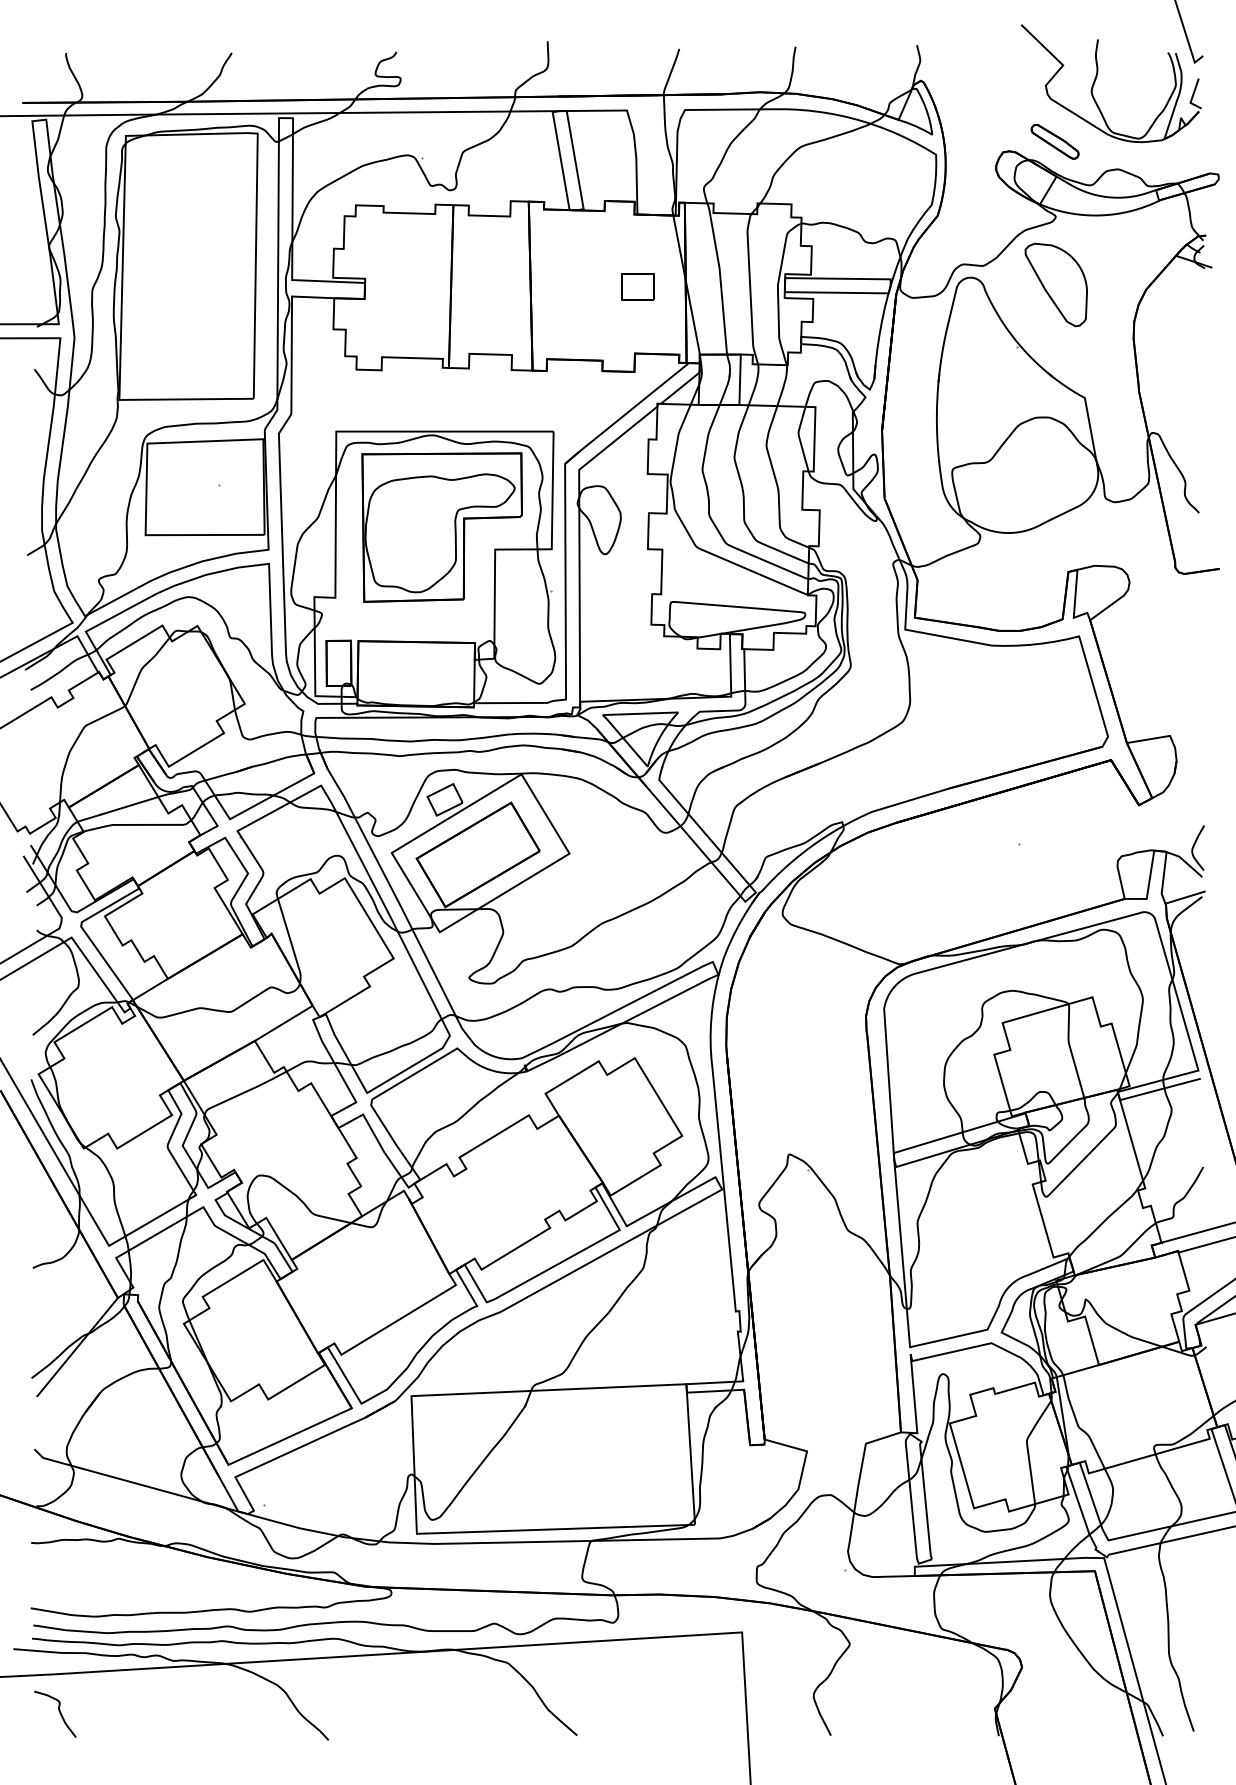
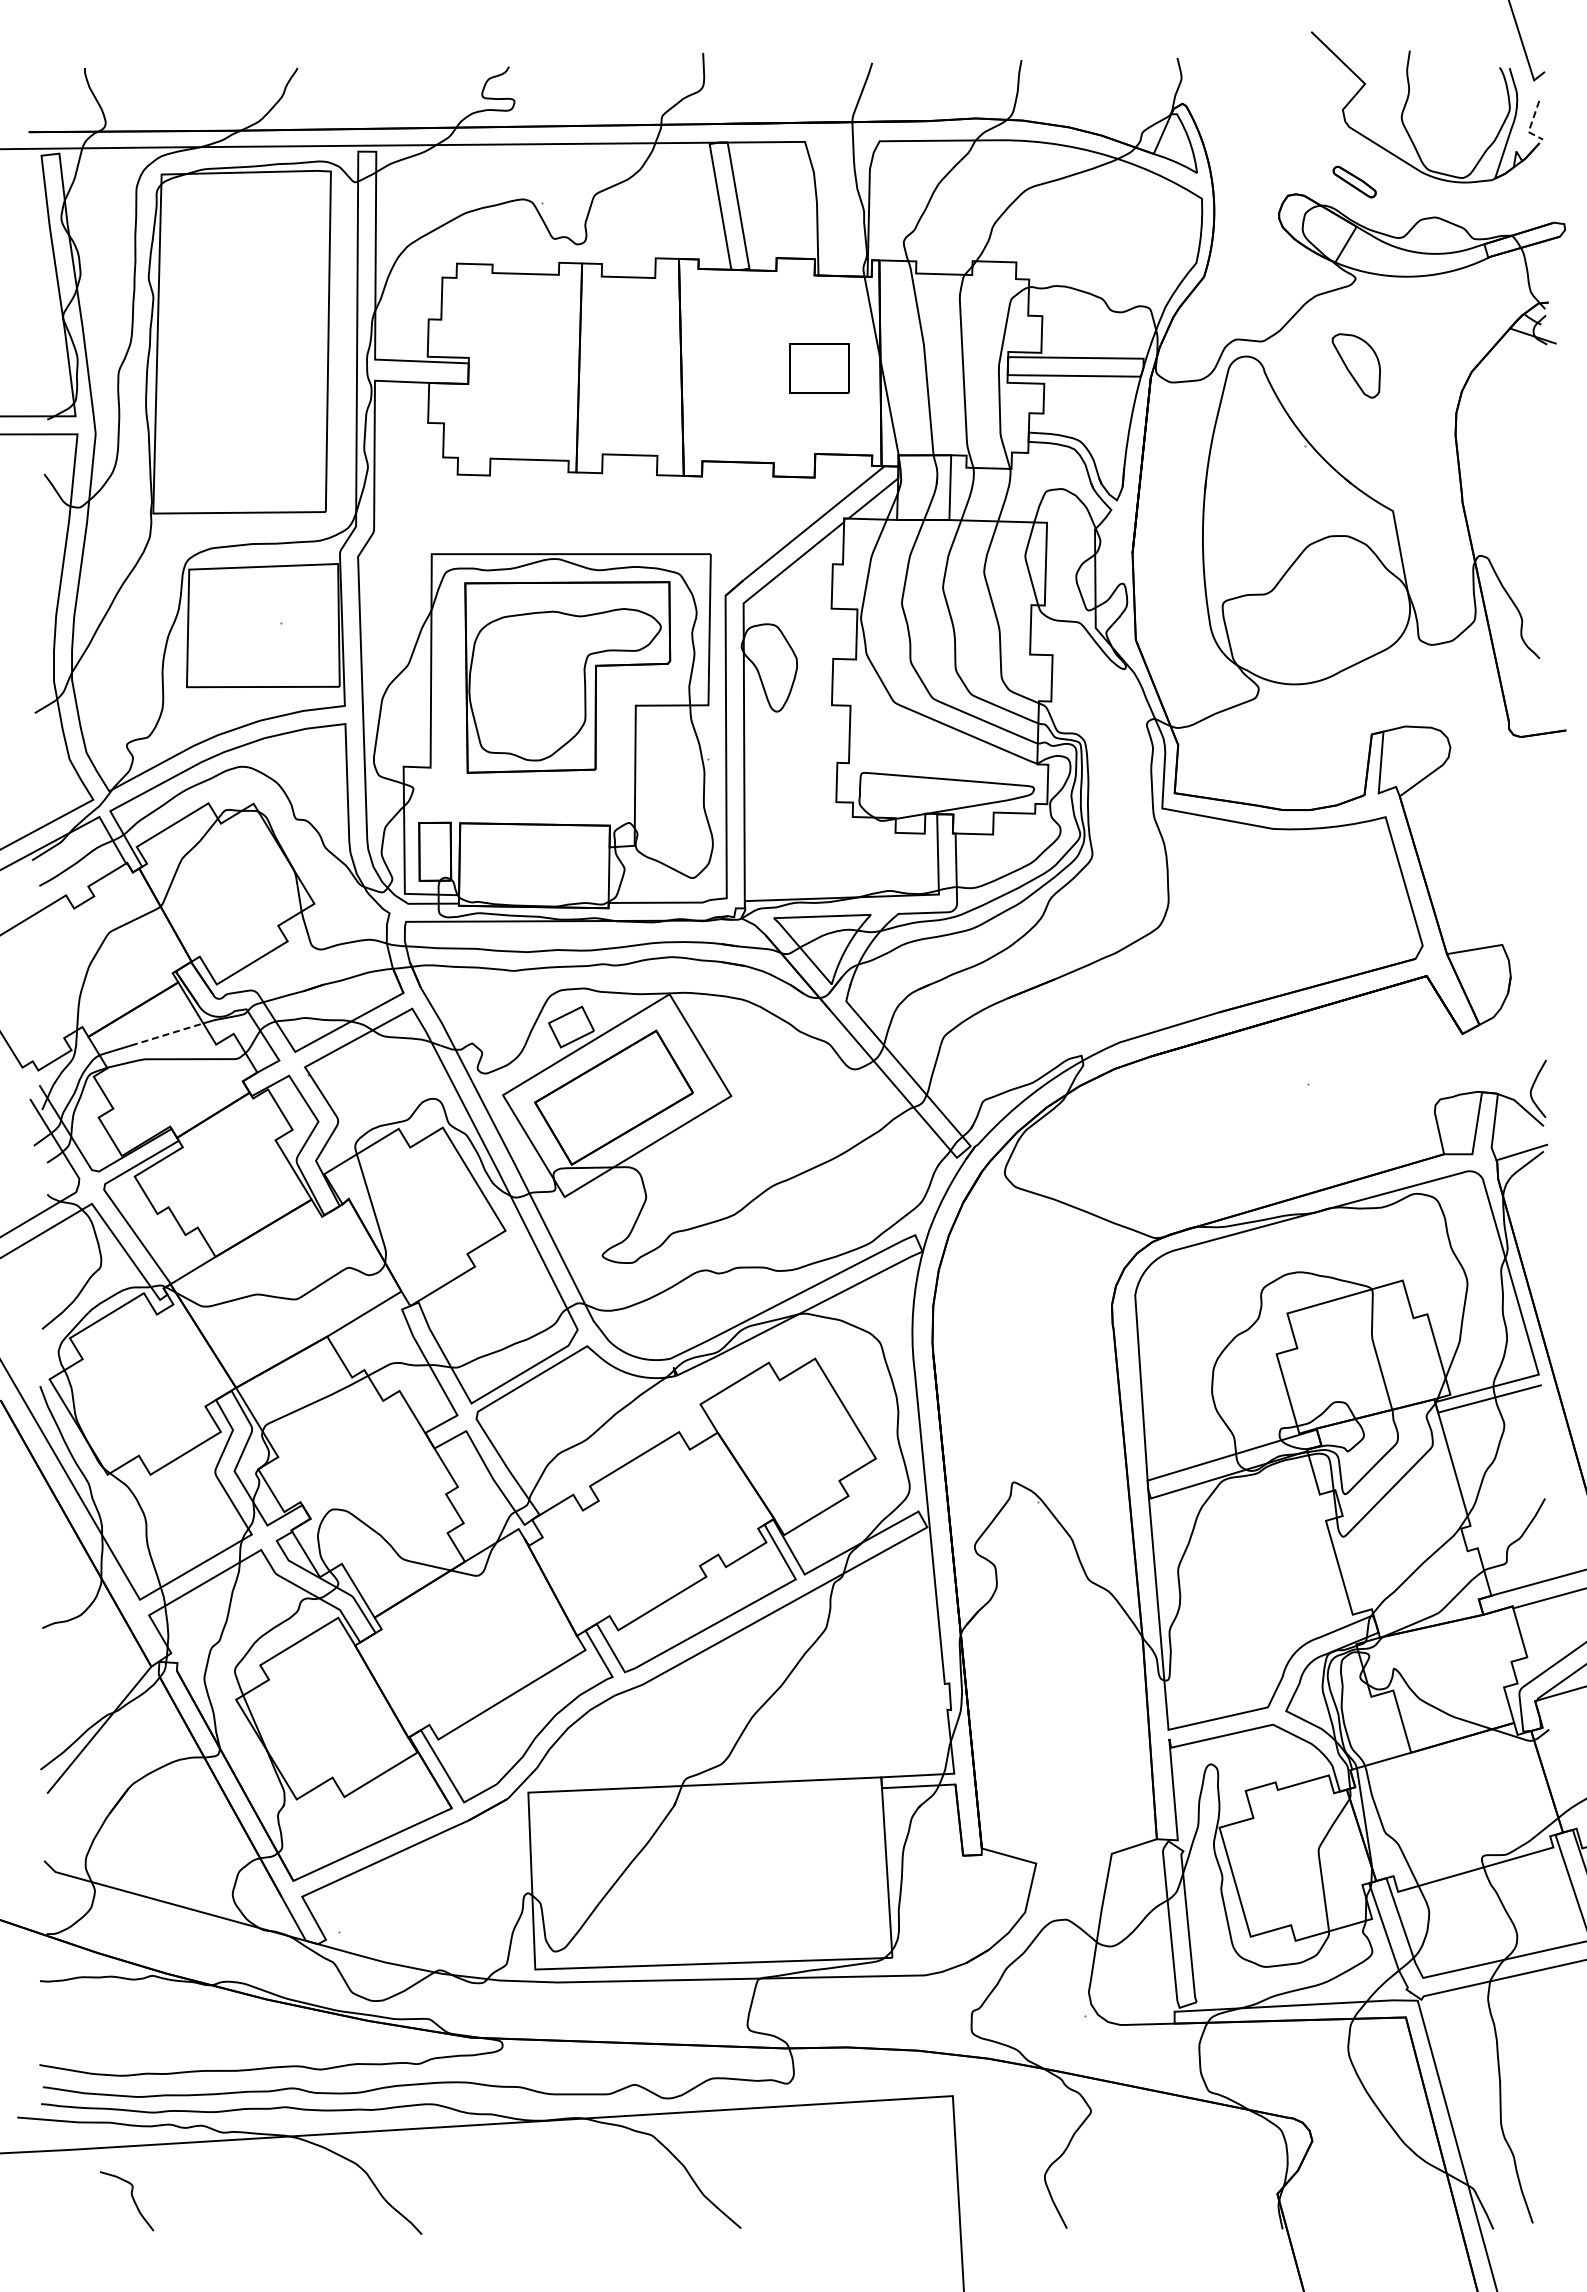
line: (1191, 97) -> (1530, 125), solid -> dashed
part: (1054, 141) -> (1354, 181), size x0.7
part: (1056, 284) -> (1356, 365), size x0.6
part: (638, 286) -> (819, 368), size x1.4
line: (130, 805) -> (167, 1034), solid -> dashed
curve: (59, 1712) -> (132, 2199), moved

